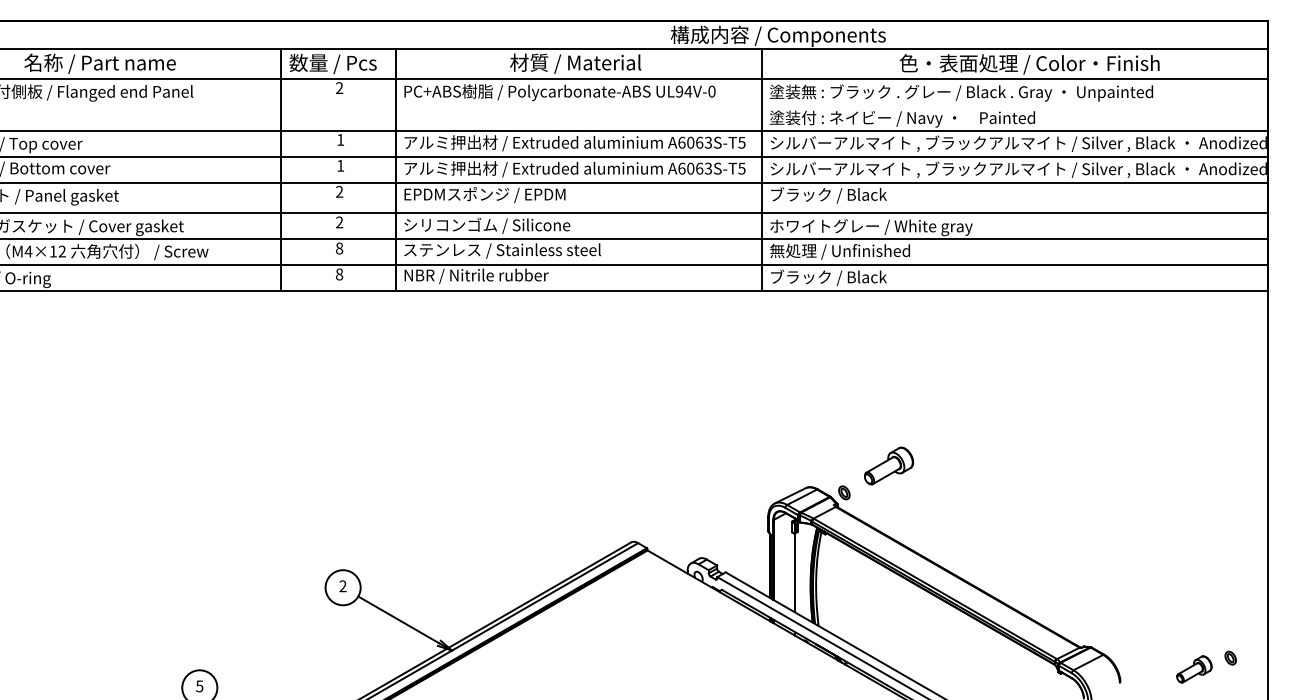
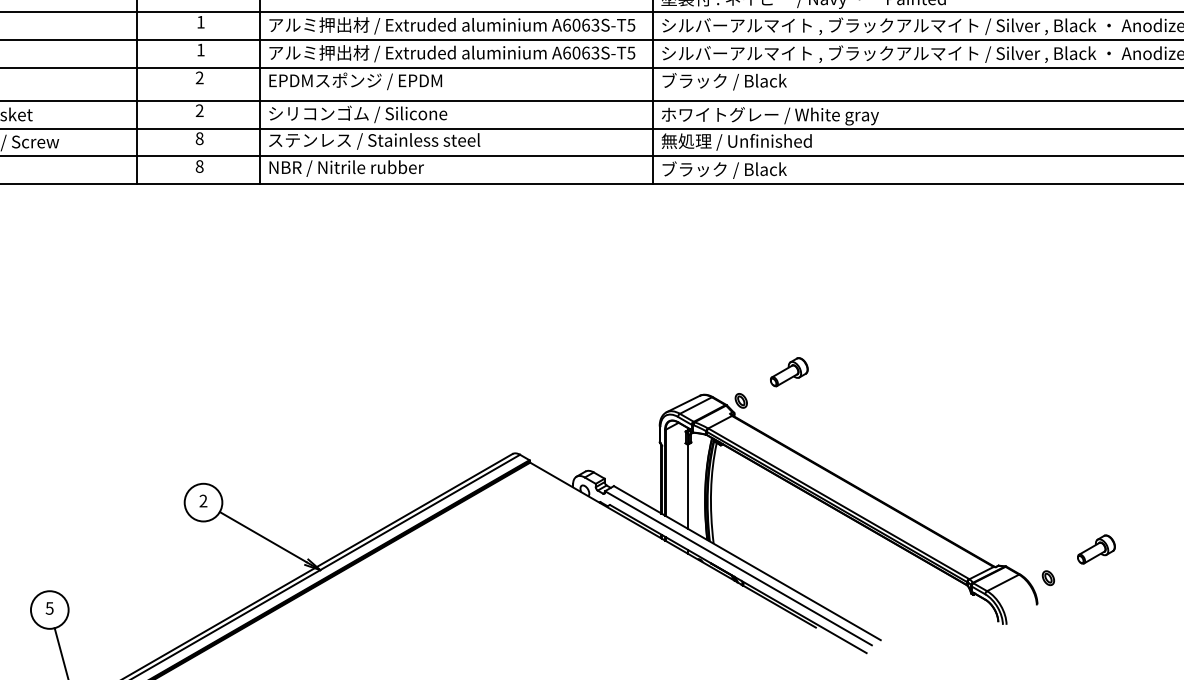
part: (889, 466) -> (789, 372), size x0.71
part: (1230, 657) -> (1048, 577), moved
part: (1194, 669) -> (1096, 549), moved

